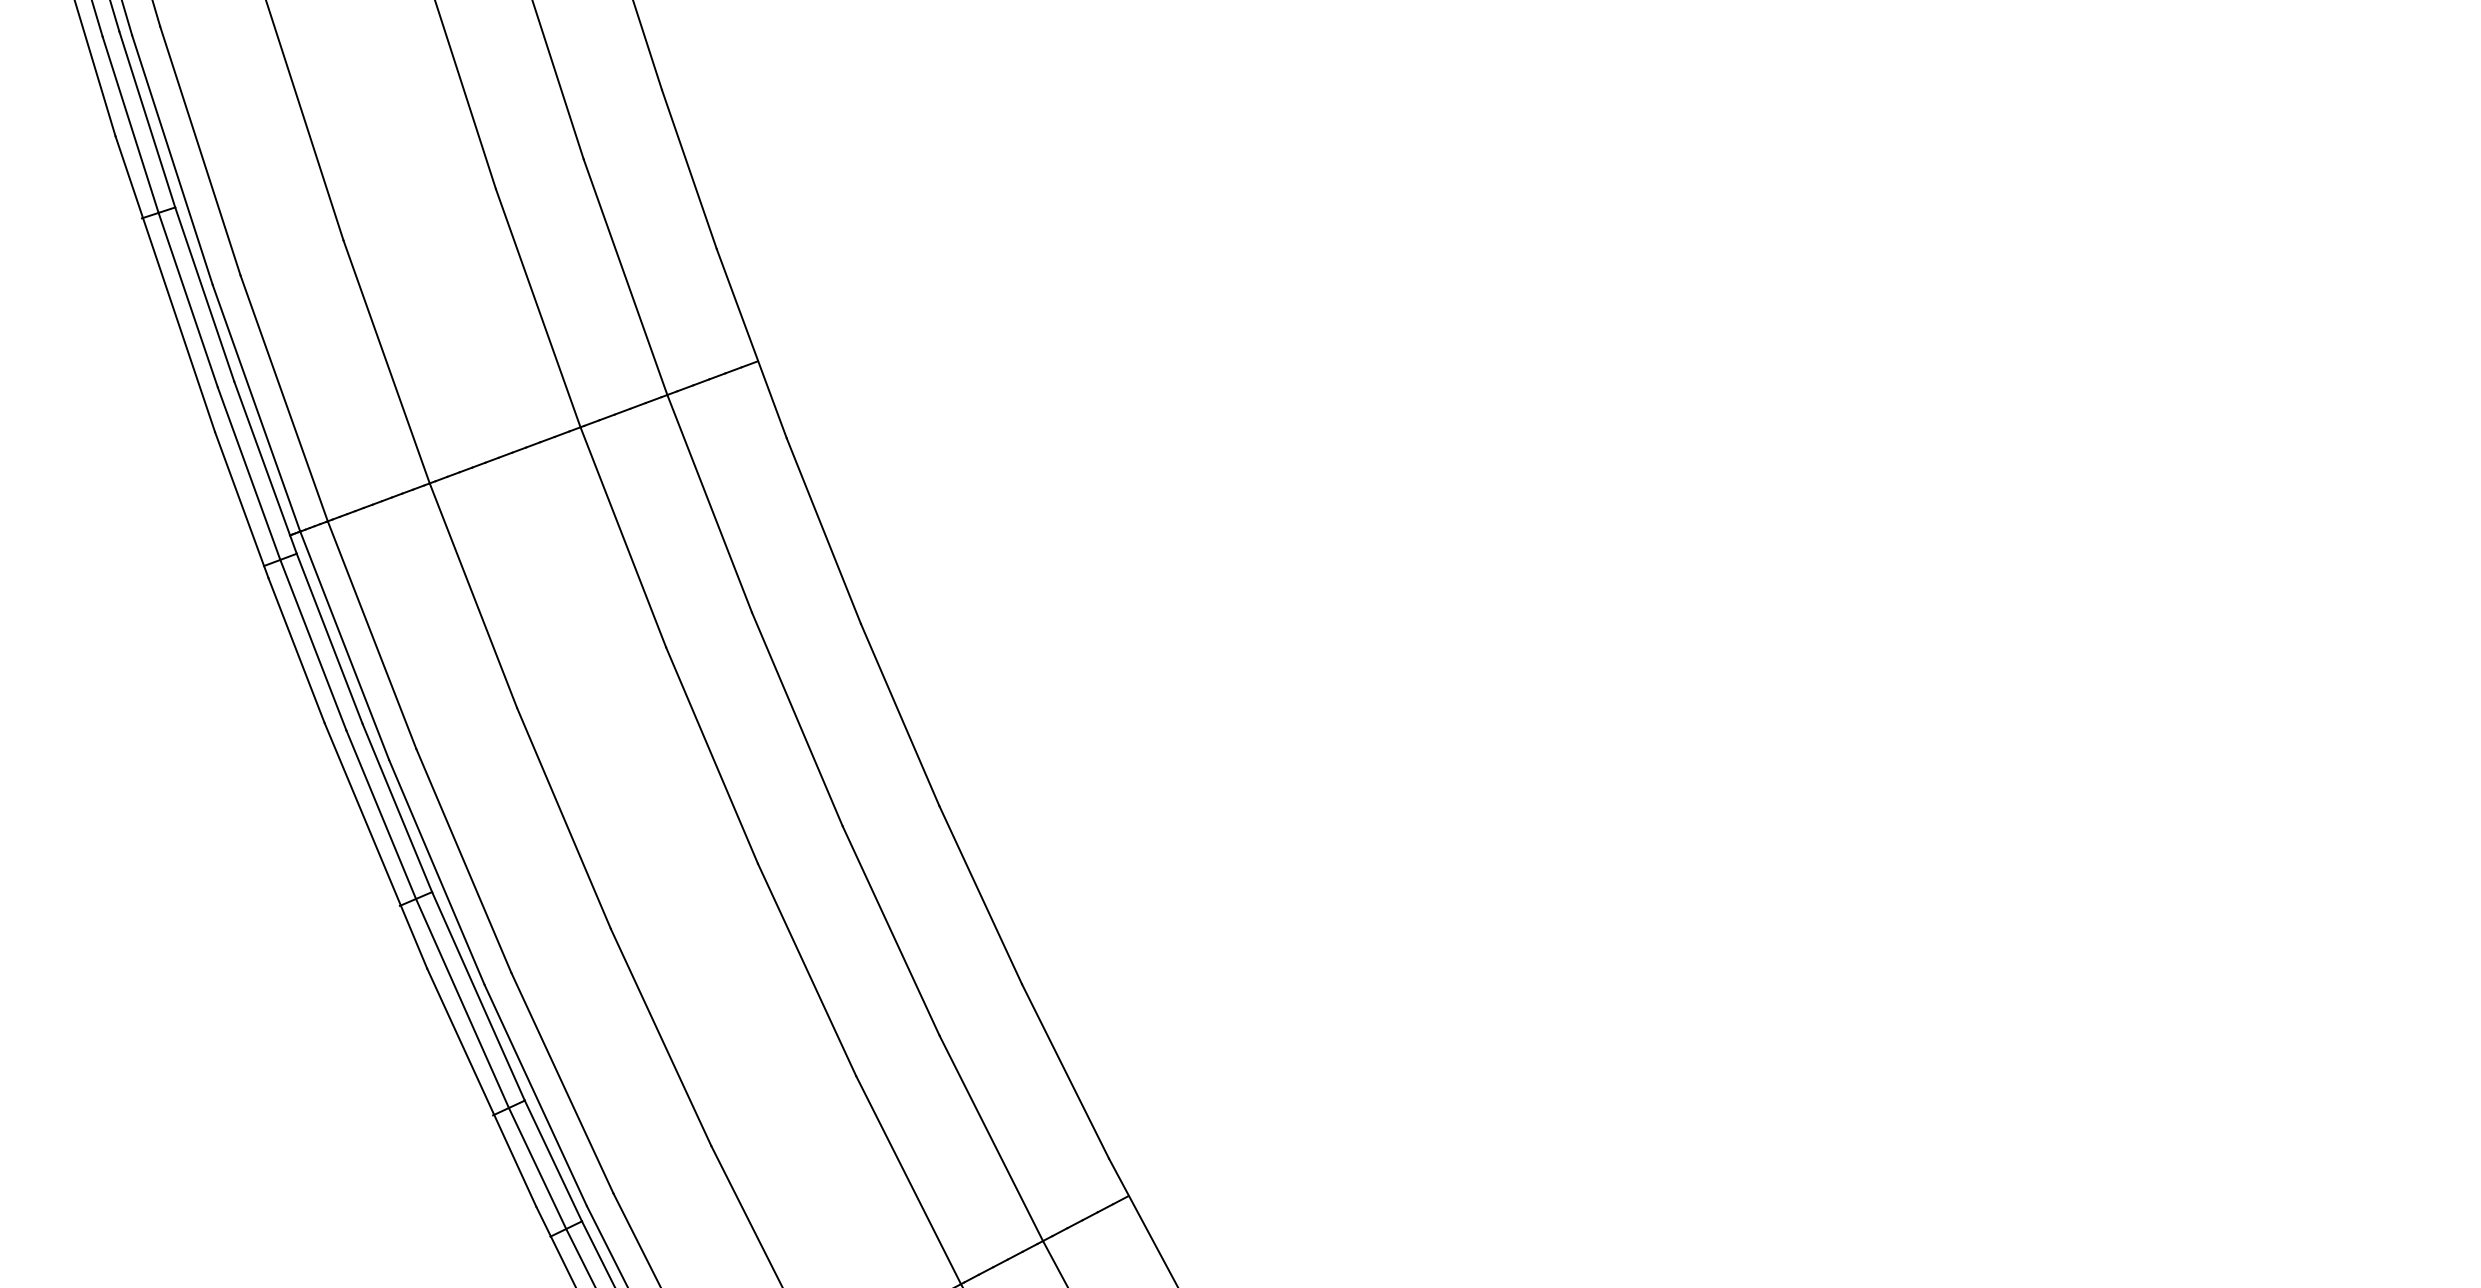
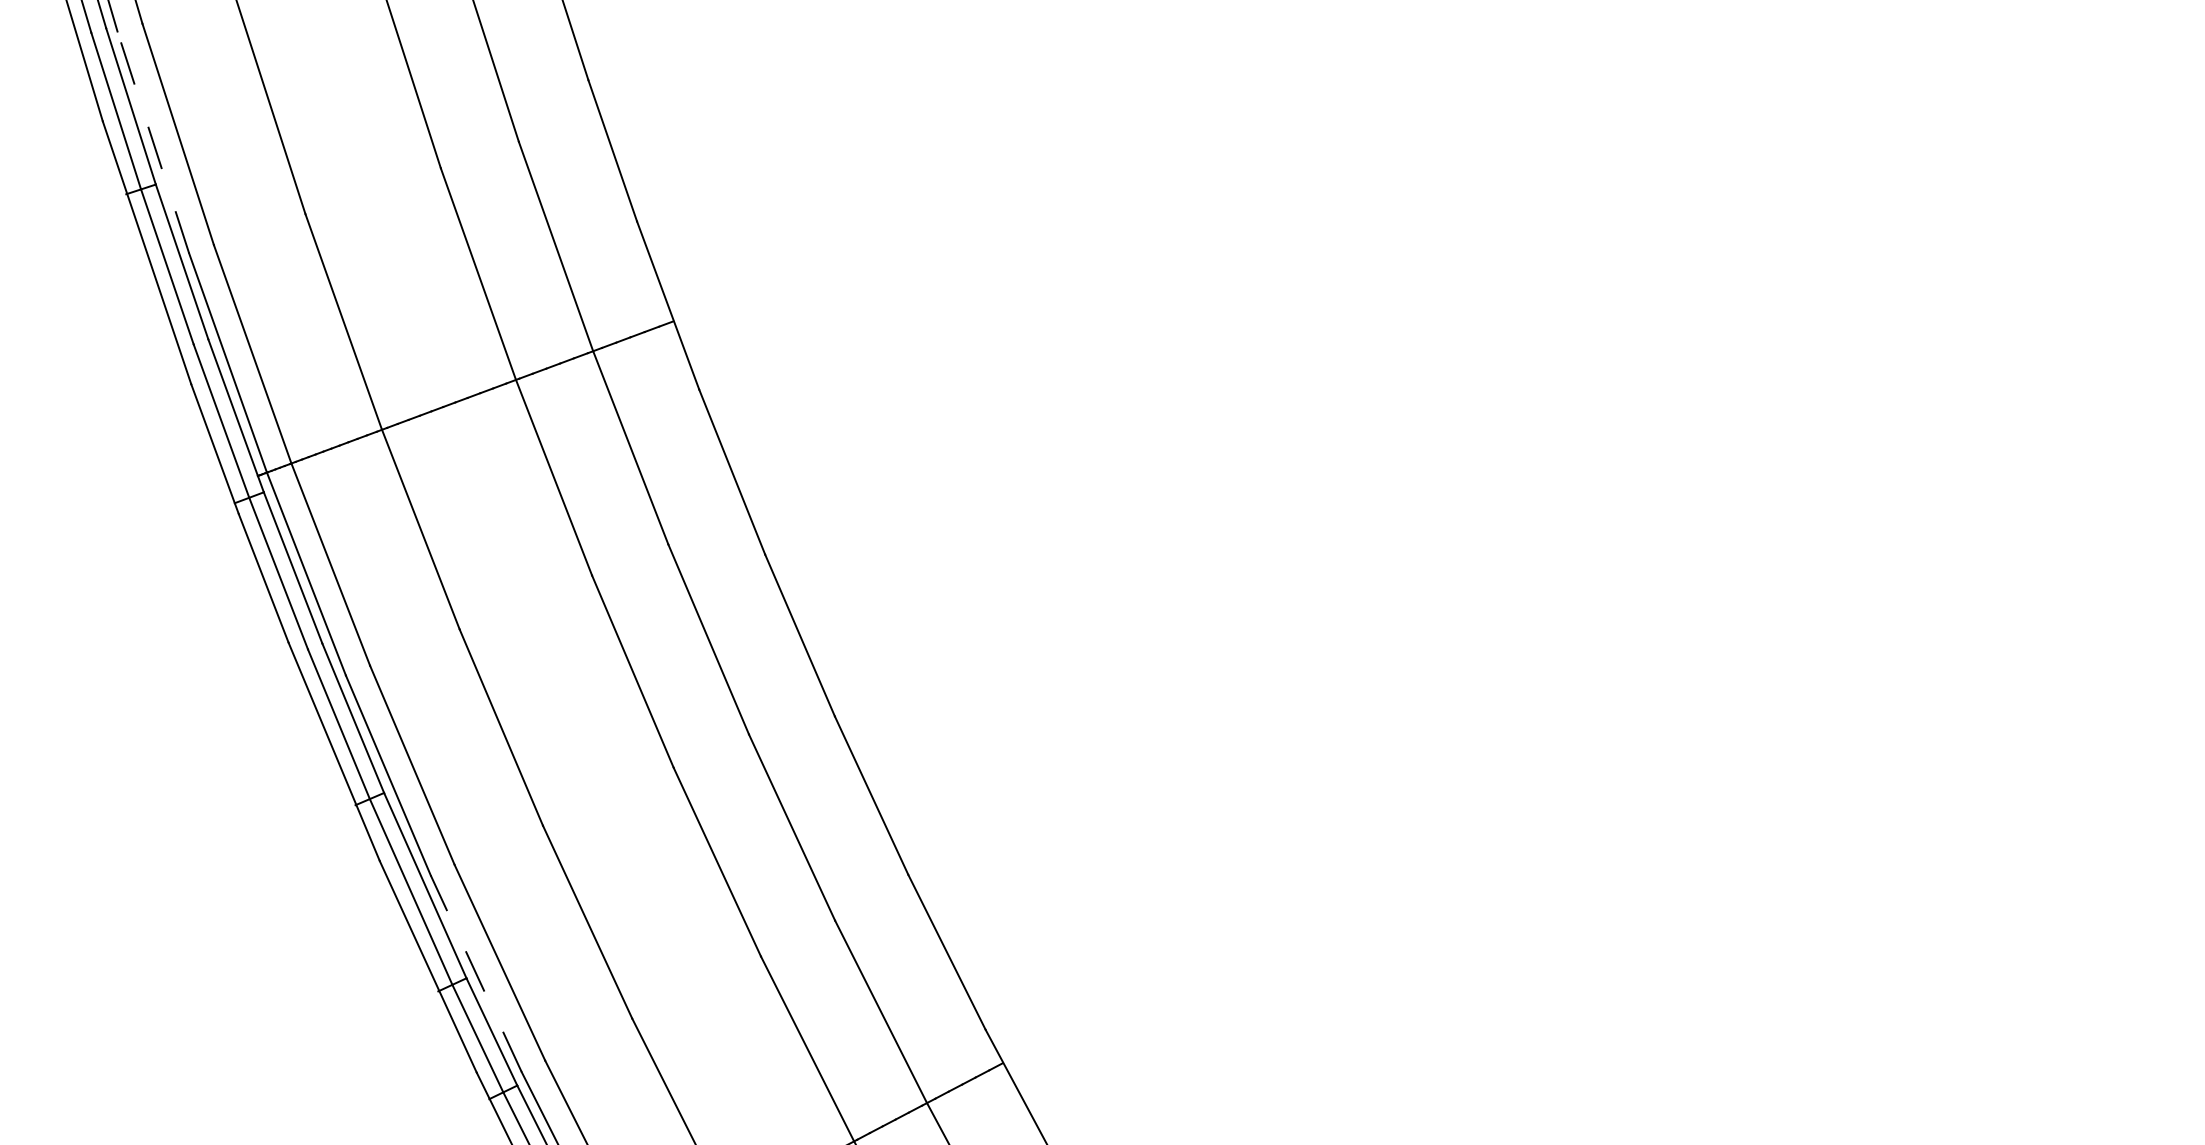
line: (172, 160) -> (153, 142), solid -> dashed
line: (536, 1095) -> (476, 973), solid -> dashed

